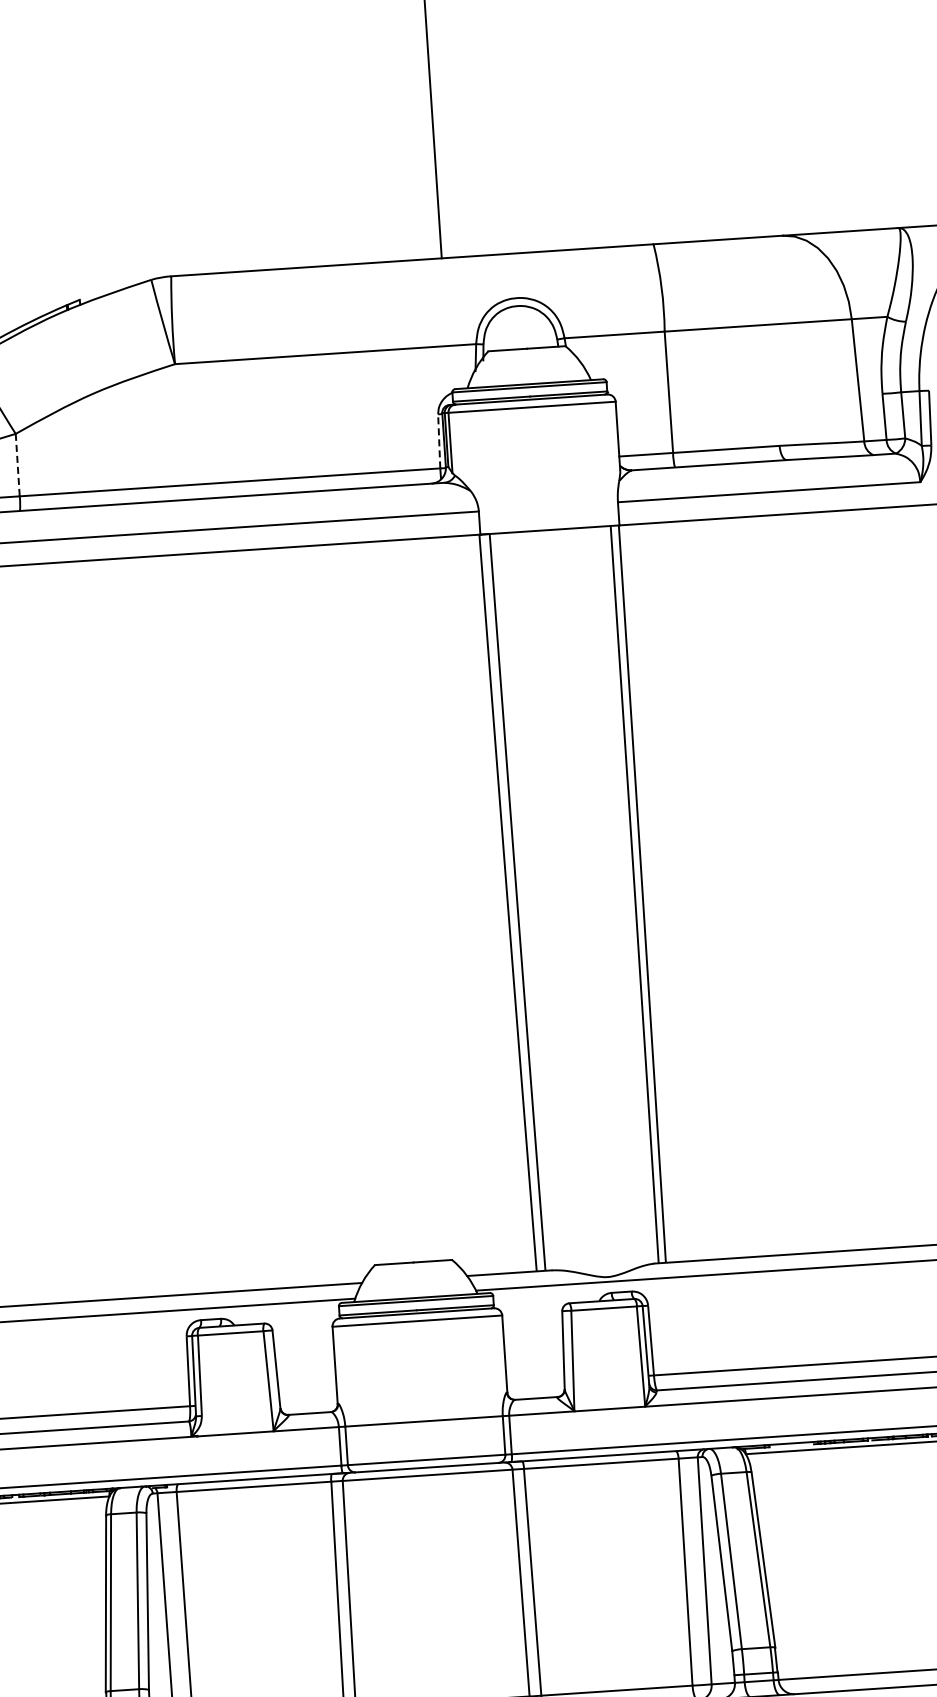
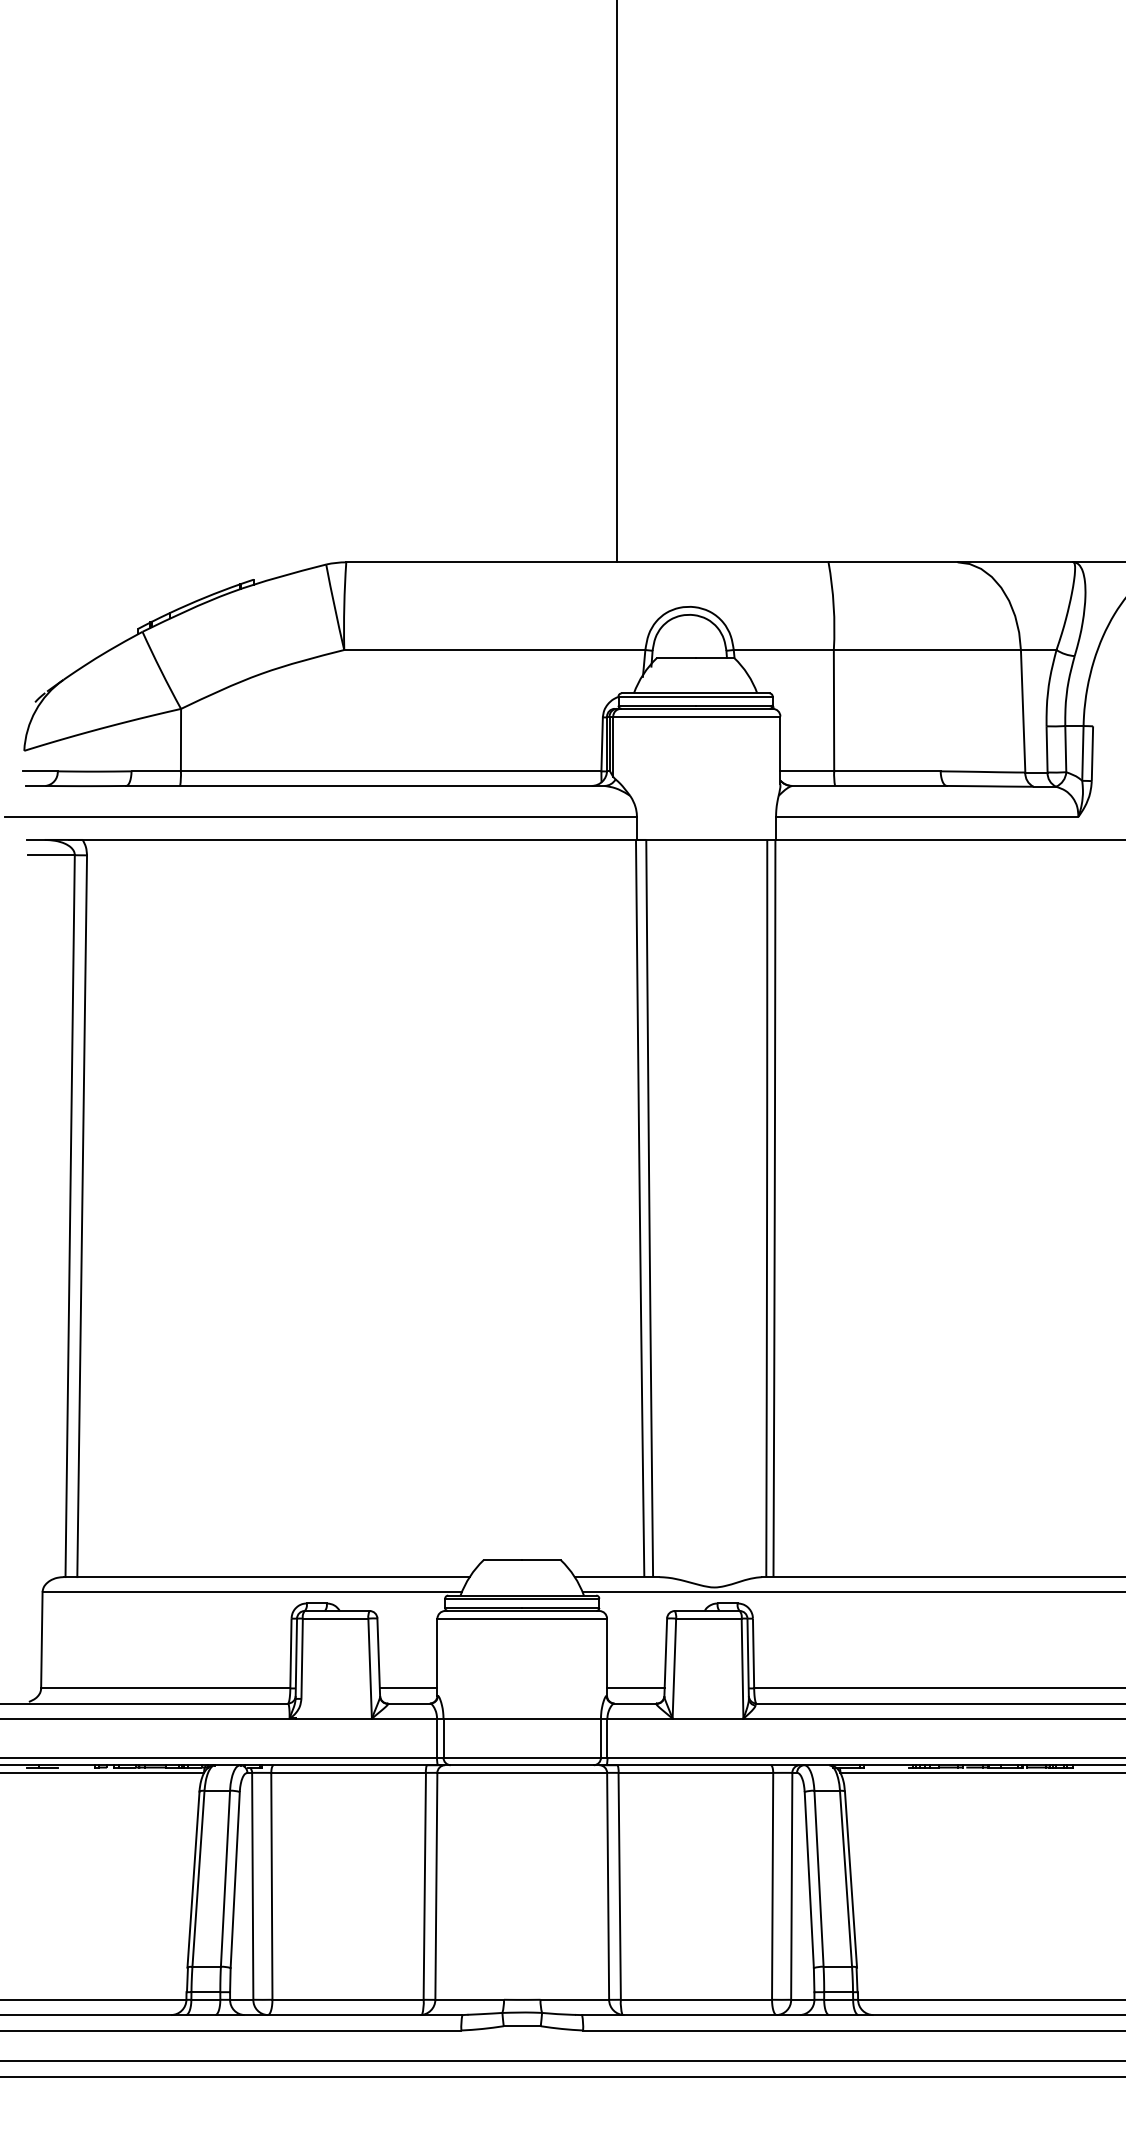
line: (439, 441) -> (602, 744), dashed -> solid
line: (18, 465) -> (181, 740), dashed -> solid
line: (535, 1383) -> (635, 1688), added
line: (308, 1398) -> (408, 1688), added

